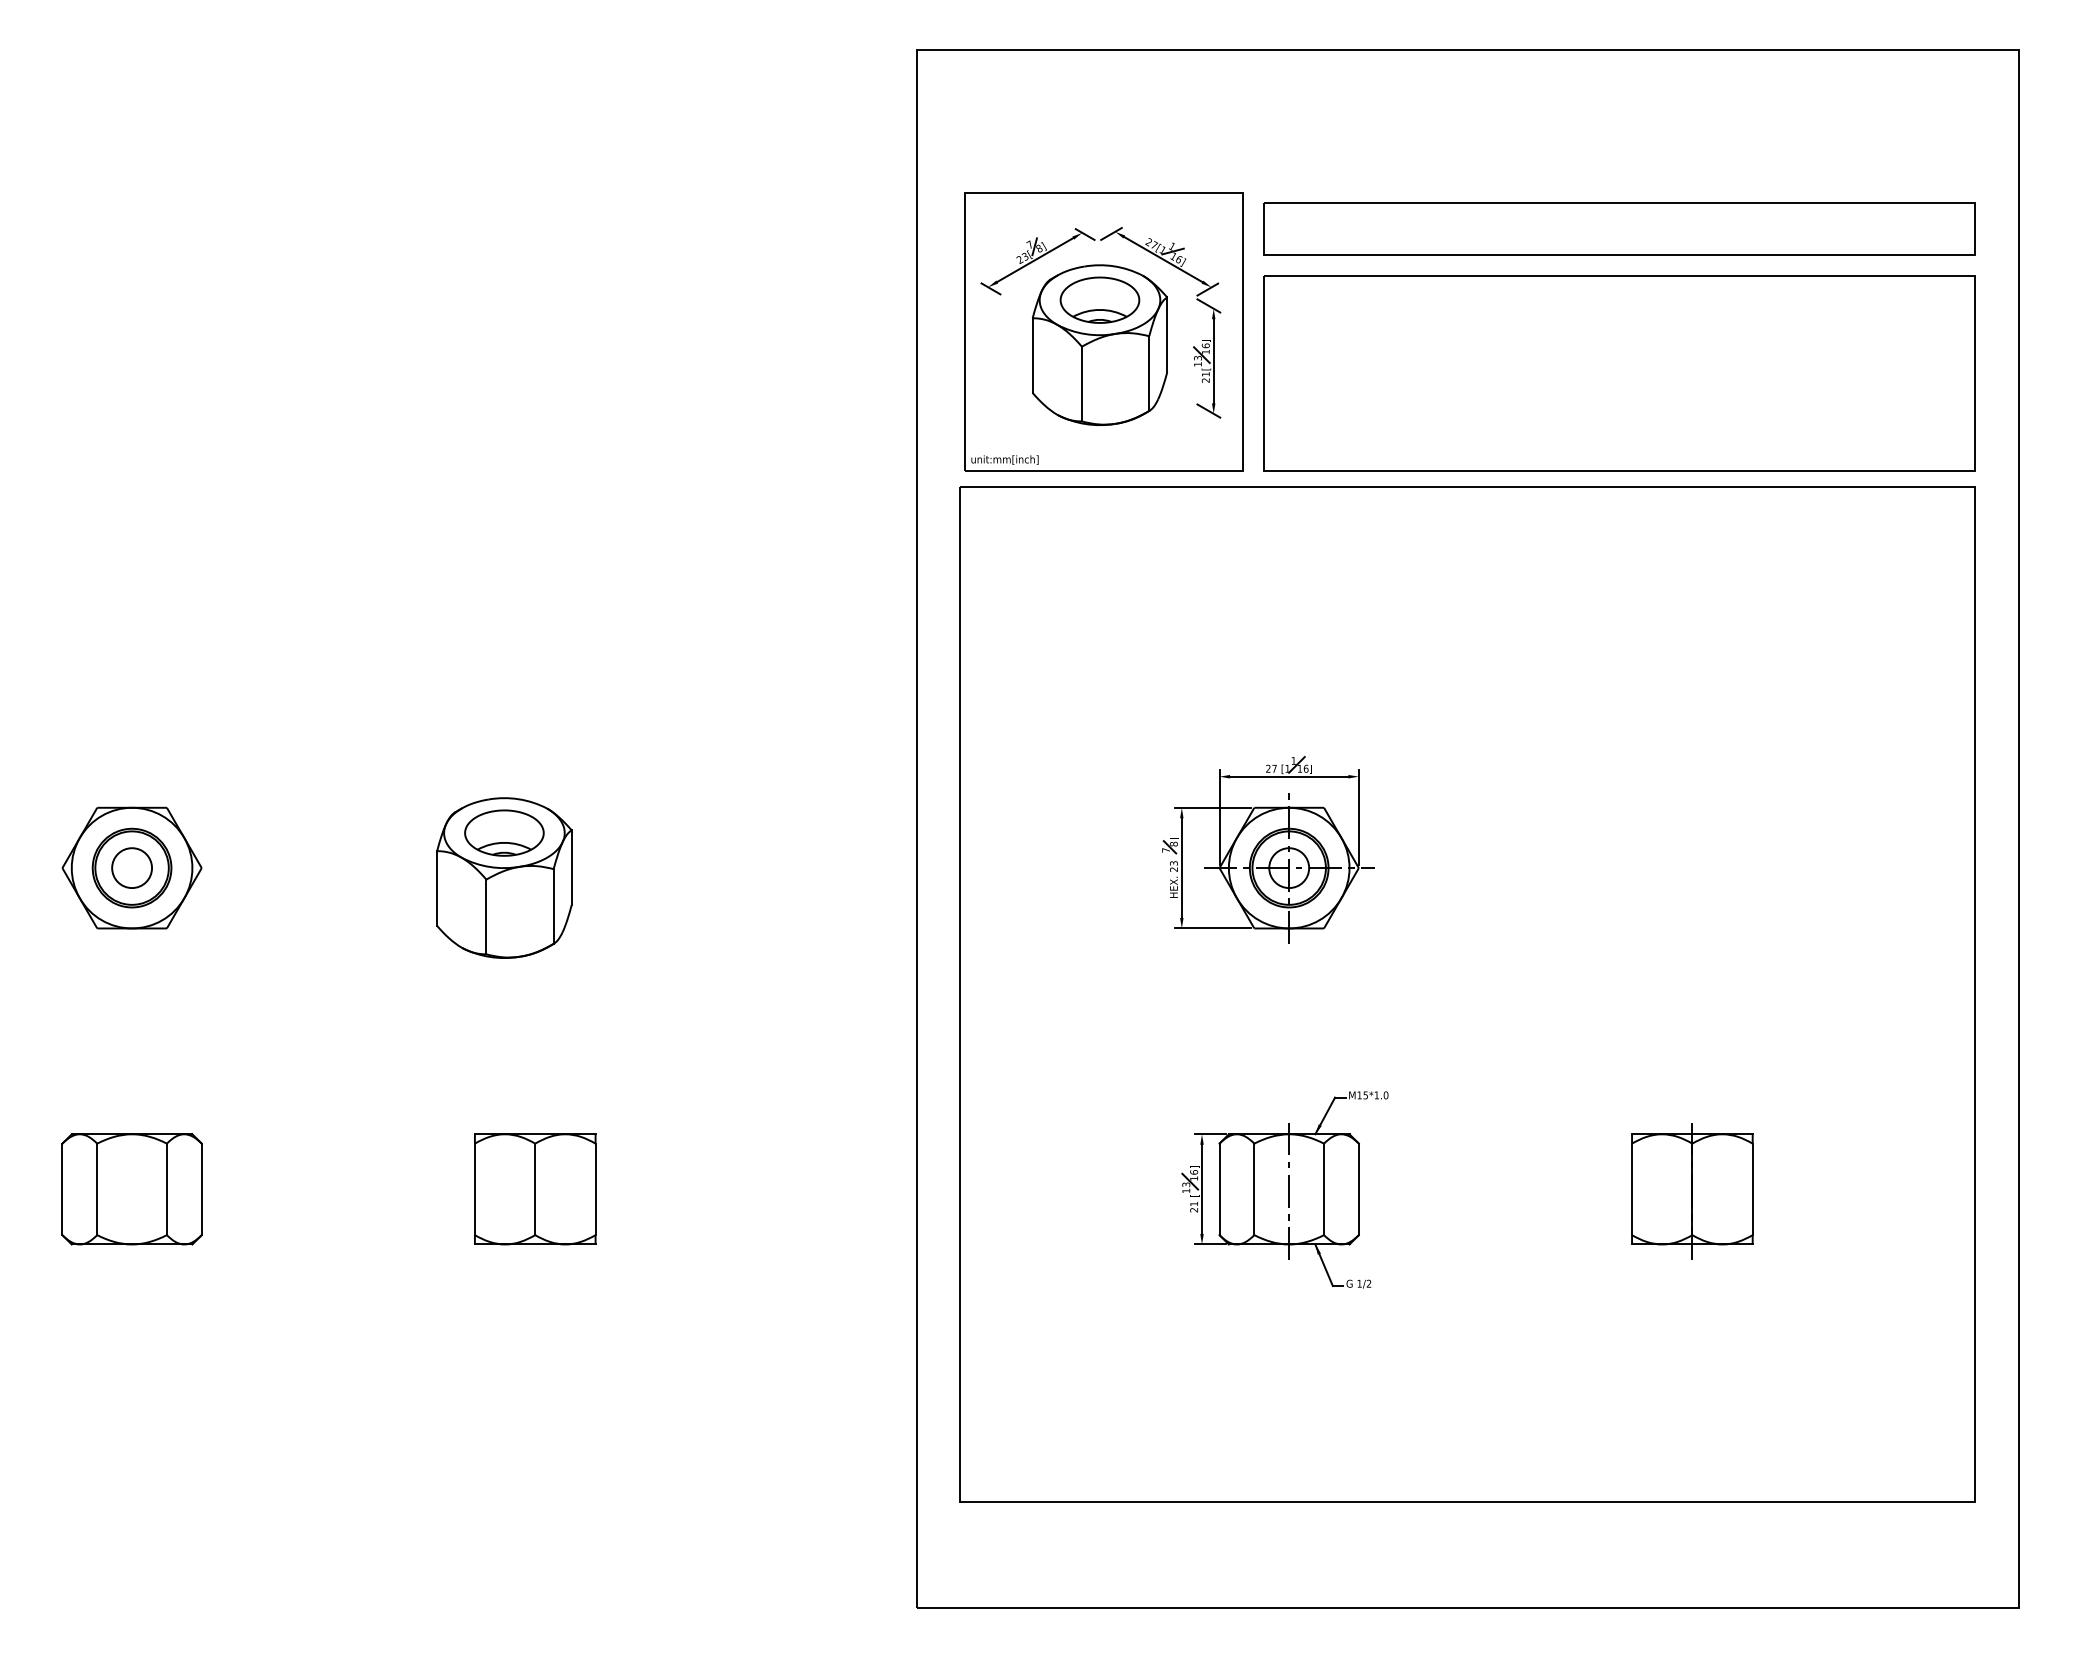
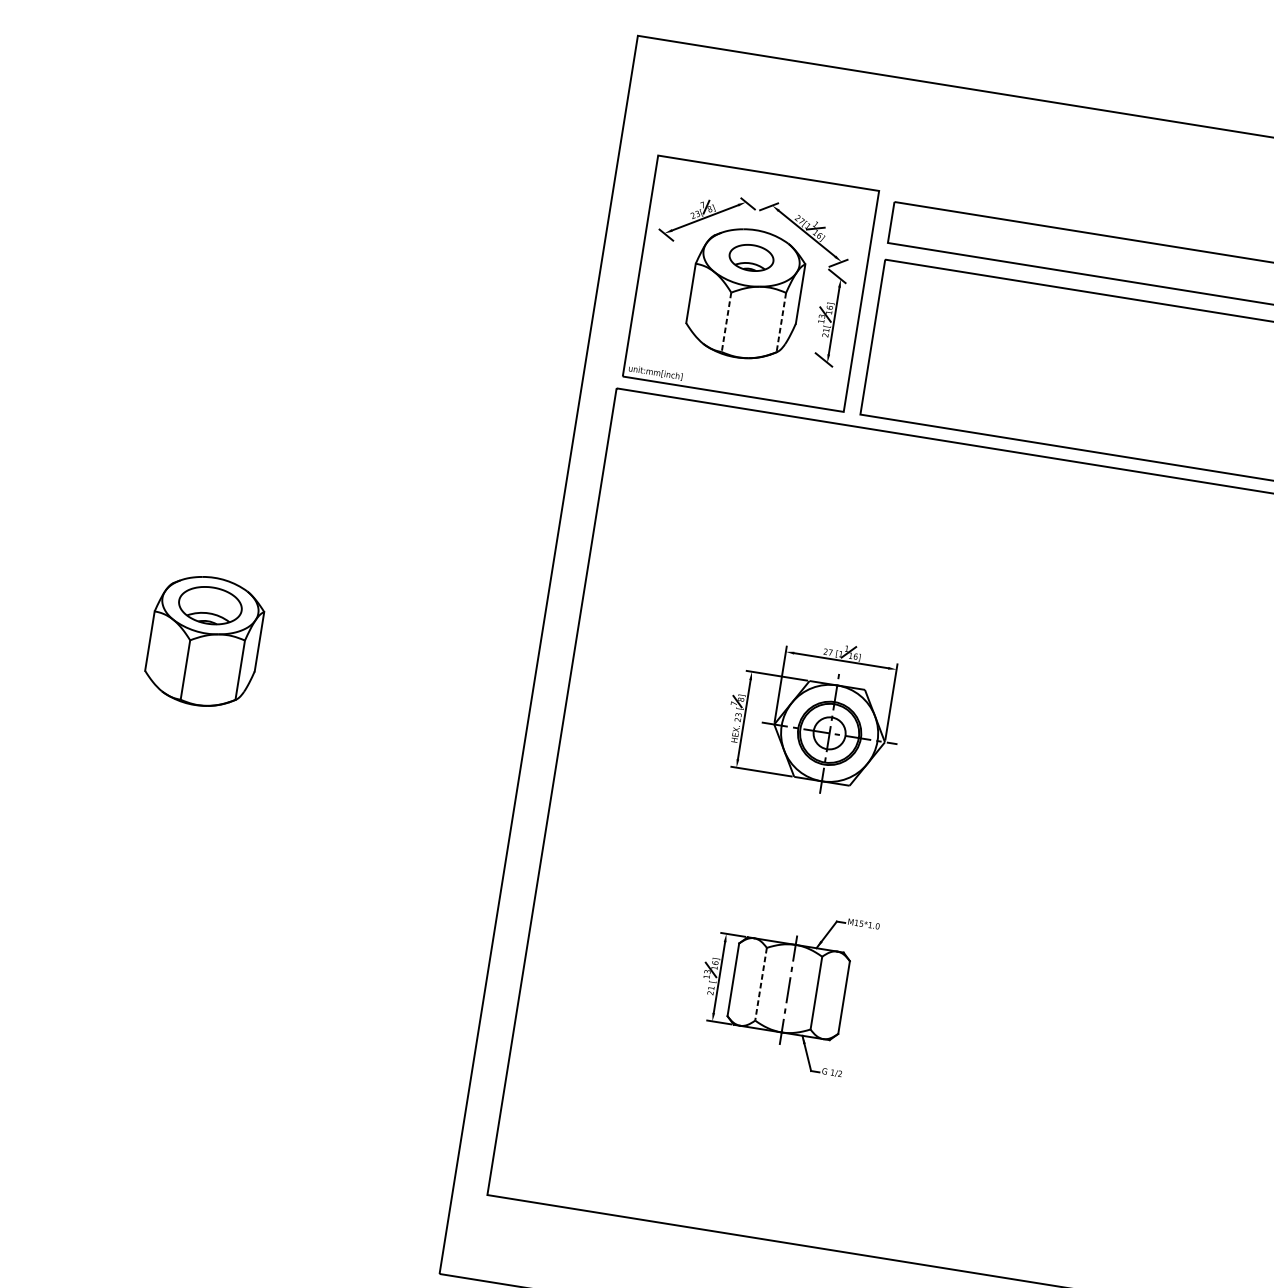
part: (1099, 299) -> (751, 257), size x0.7
line: (1149, 374) -> (781, 323), solid -> dashed
line: (1081, 384) -> (726, 322), solid -> dashed
part: (535, 1189) -> (189, 892), removed
line: (1254, 1189) -> (761, 984), solid -> dashed
part: (1692, 1191) -> (1108, 1041), removed

